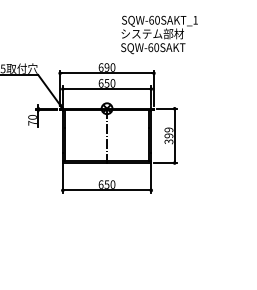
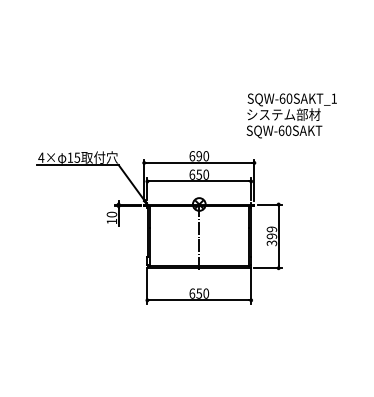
text: (159, 34) -> (291, 115), moved
text: (32, 123) -> (111, 221), 70 -> 10

